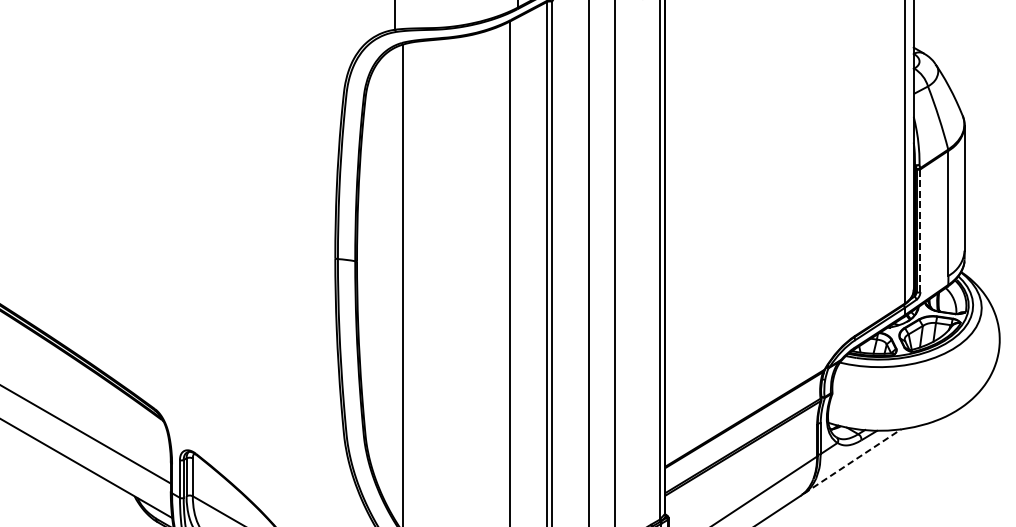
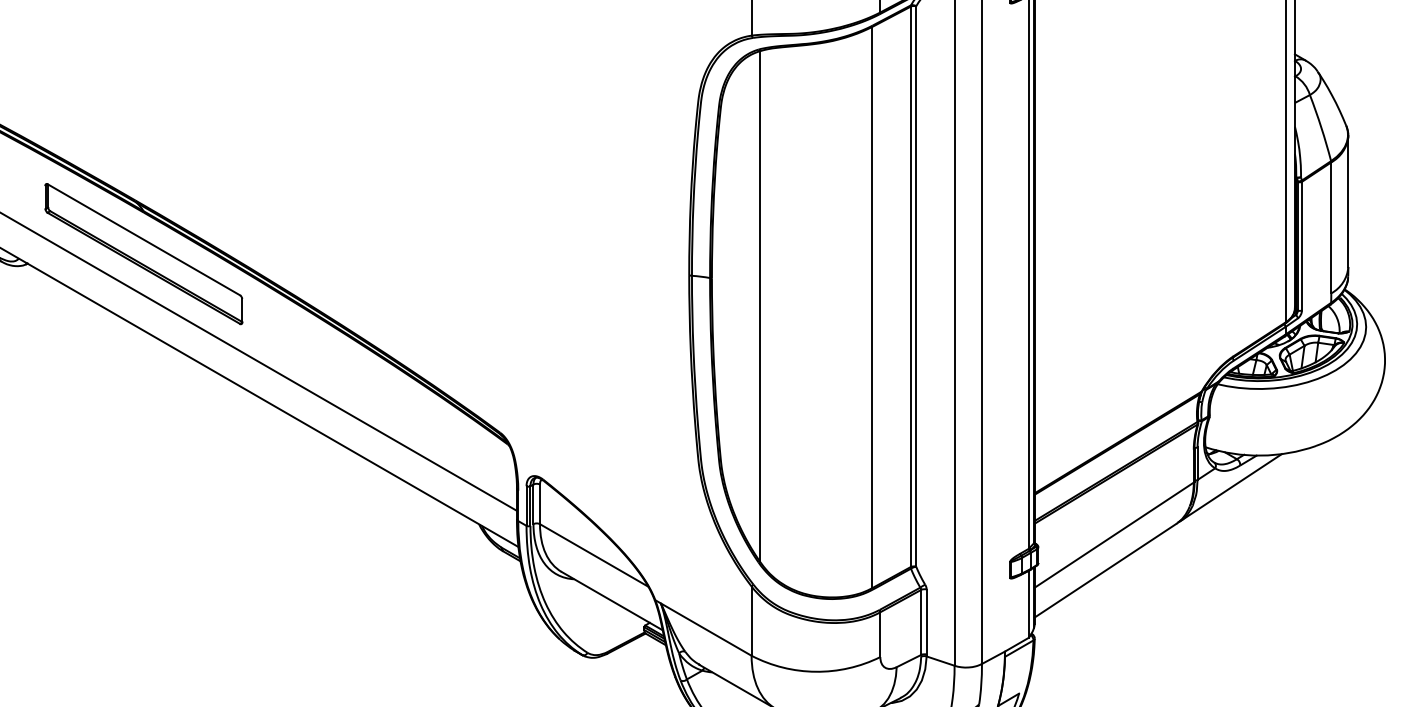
line: (920, 230) -> (1302, 245), dashed -> solid
line: (853, 461) -> (1231, 487), dashed -> solid

